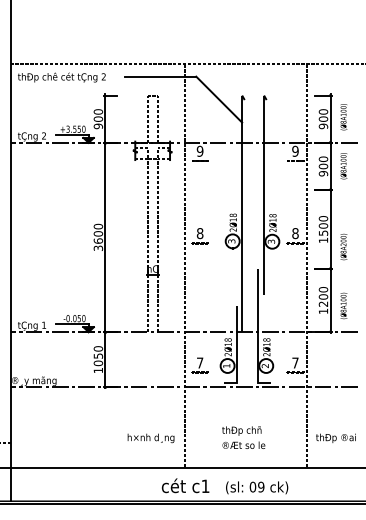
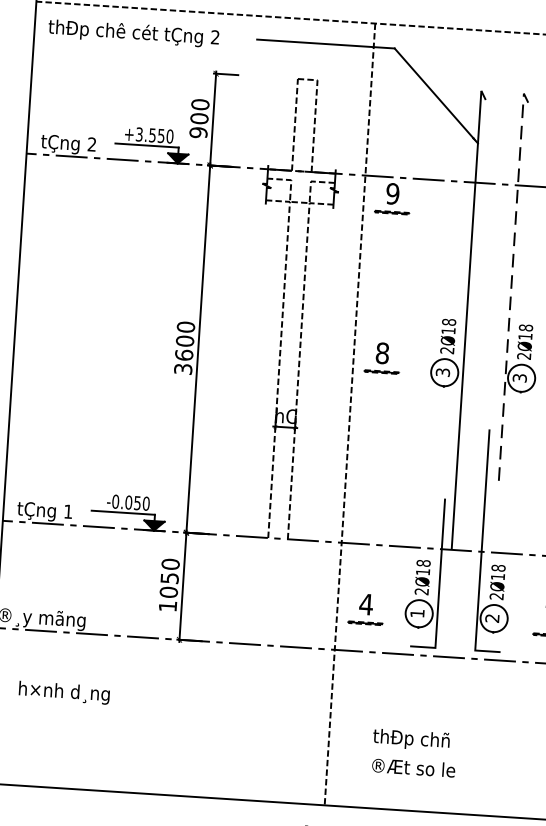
line: (264, 195) -> (512, 287), solid -> dashed
text: (199, 362) -> (365, 603), 7 -> 4
text: (243, 437) -> (413, 752), moved
text: (150, 438) -> (63, 692), moved

